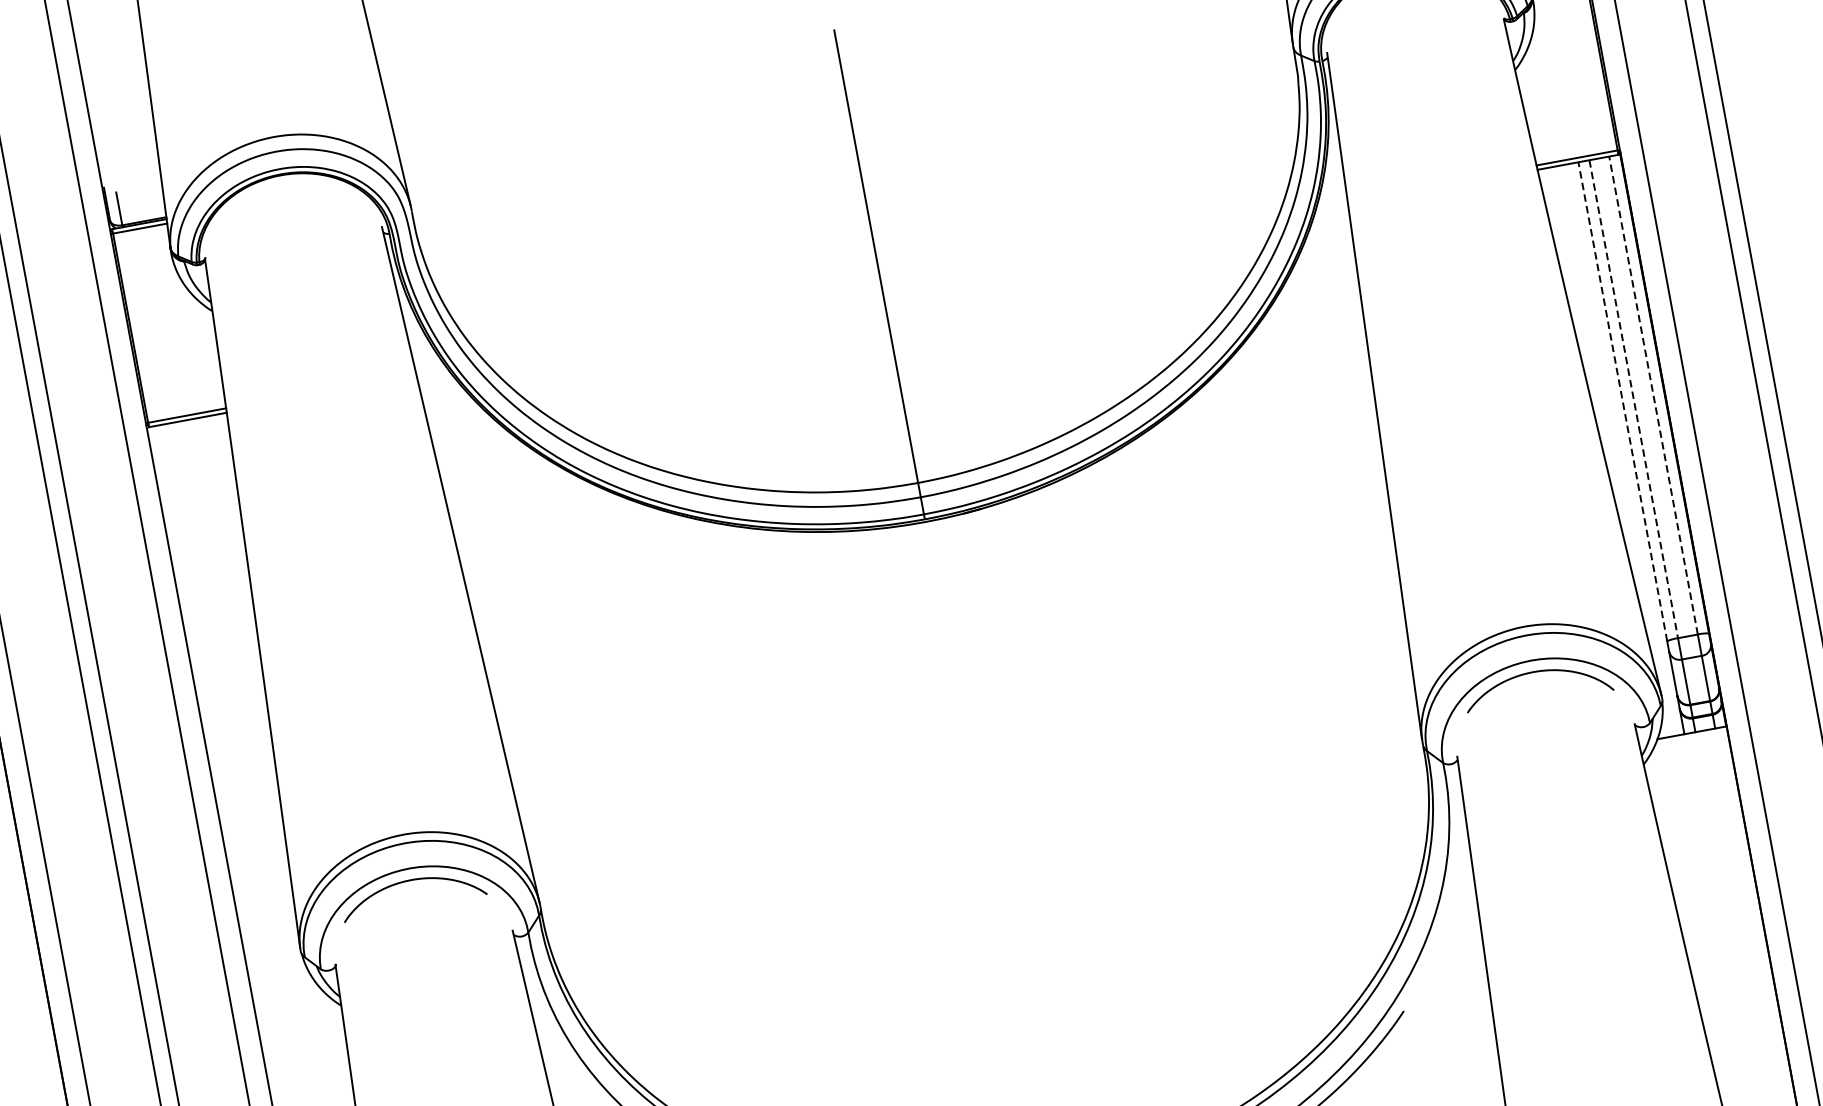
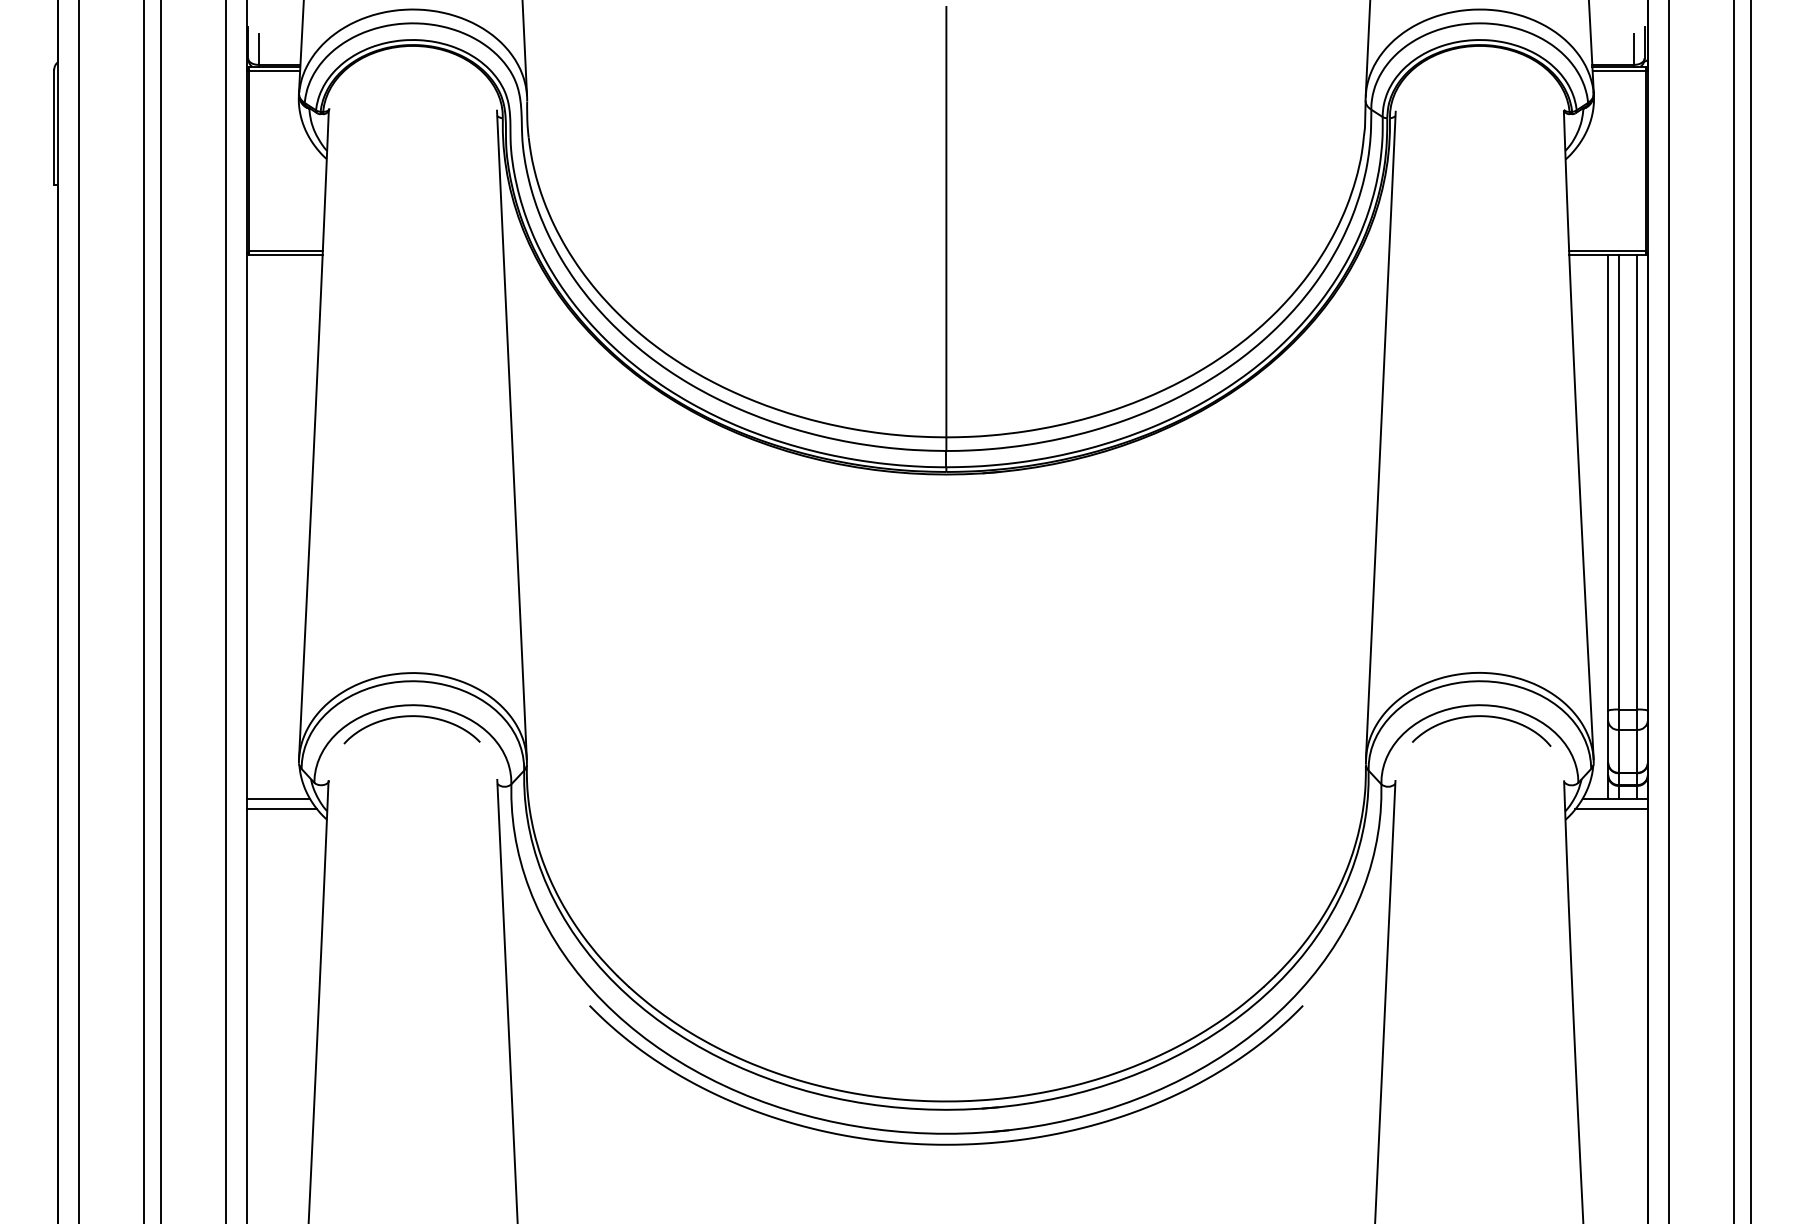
line: (1653, 394) -> (1637, 481), dashed -> solid
line: (1633, 399) -> (1618, 482), dashed -> solid
line: (1623, 401) -> (1608, 482), dashed -> solid
line: (1690, 744) -> (1611, 809), added
line: (286, 992) -> (278, 798), added
line: (291, 1003) -> (281, 809), added

